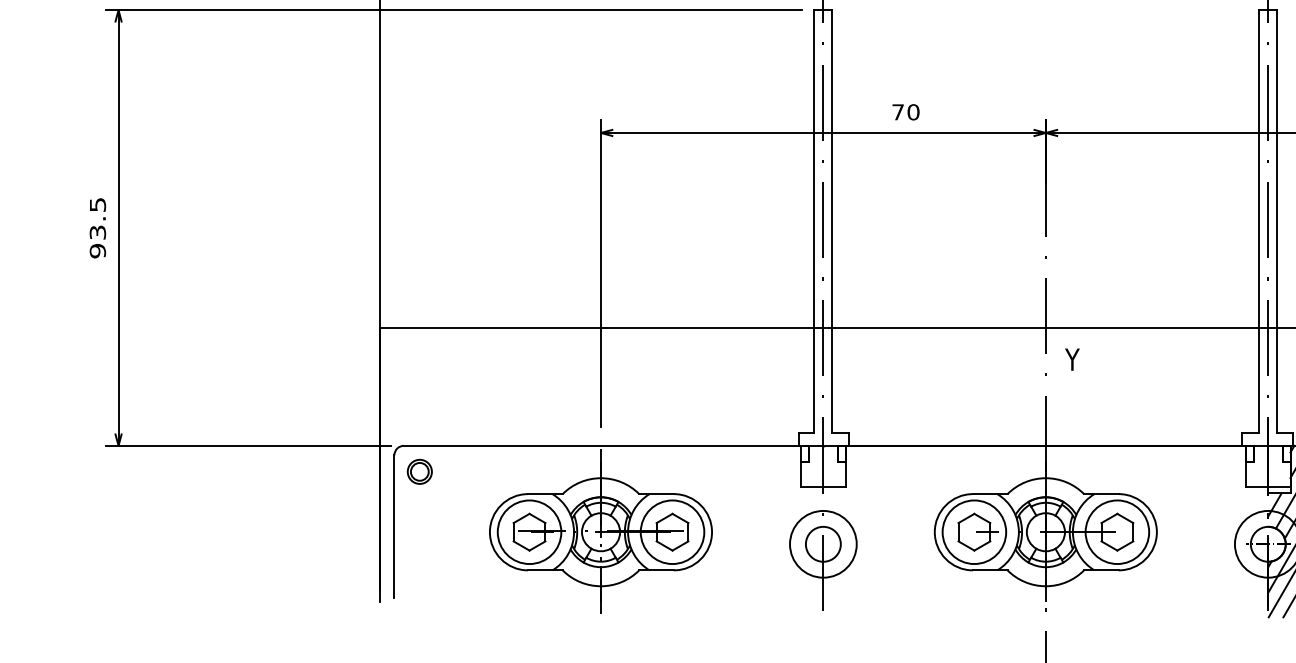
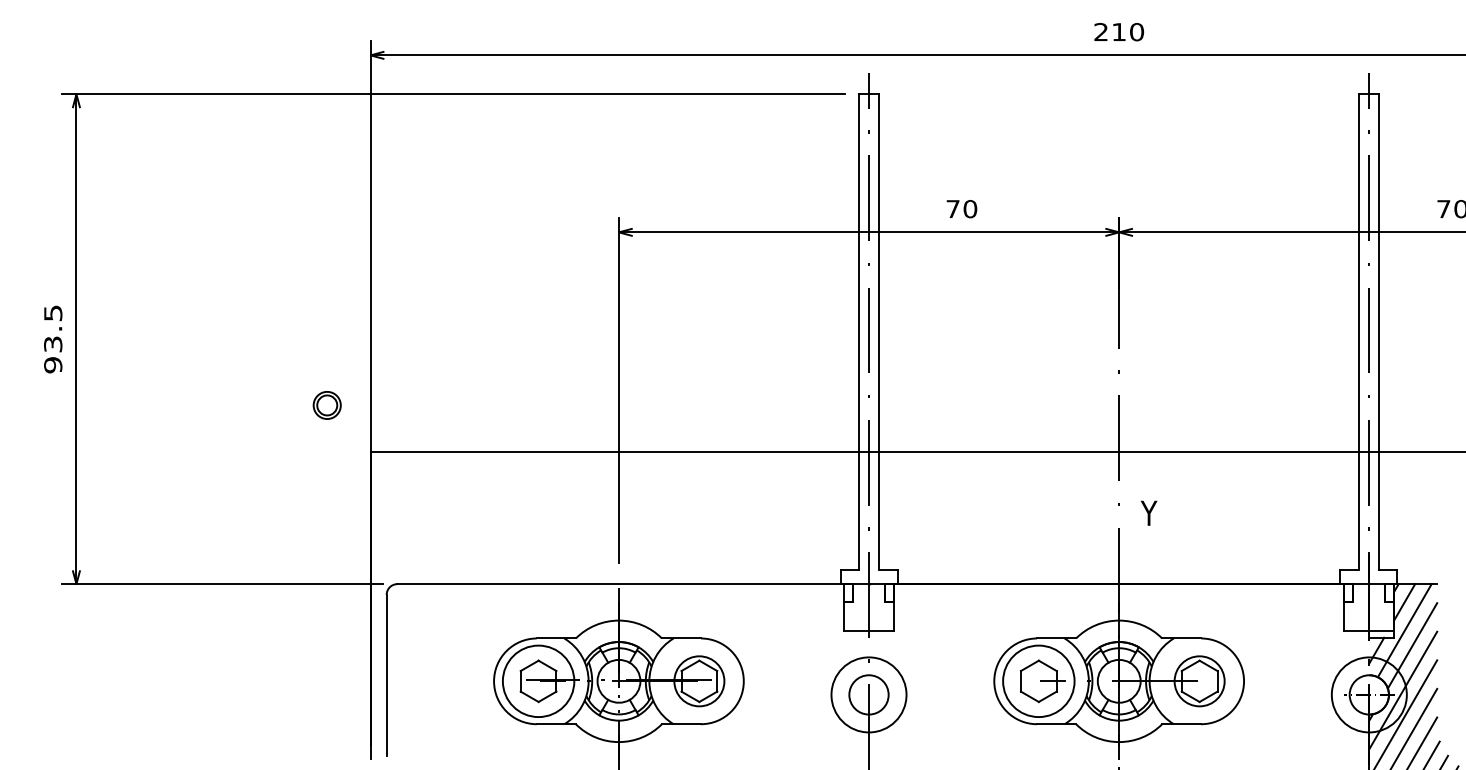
text: (1072, 358) -> (1149, 512), moved
part: (419, 471) -> (326, 405), moved
circle: (672, 532) -> (699, 681), size x0.7
circle: (1117, 532) -> (1199, 681), size x0.7

